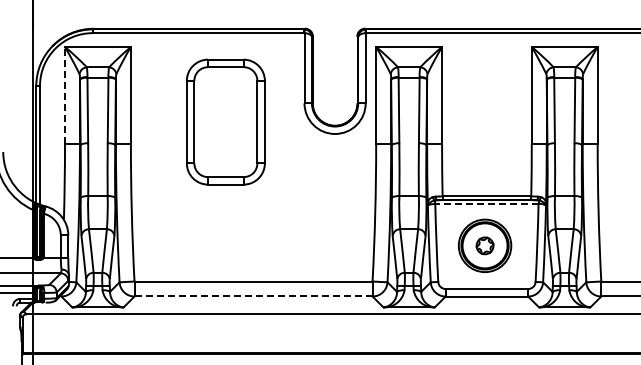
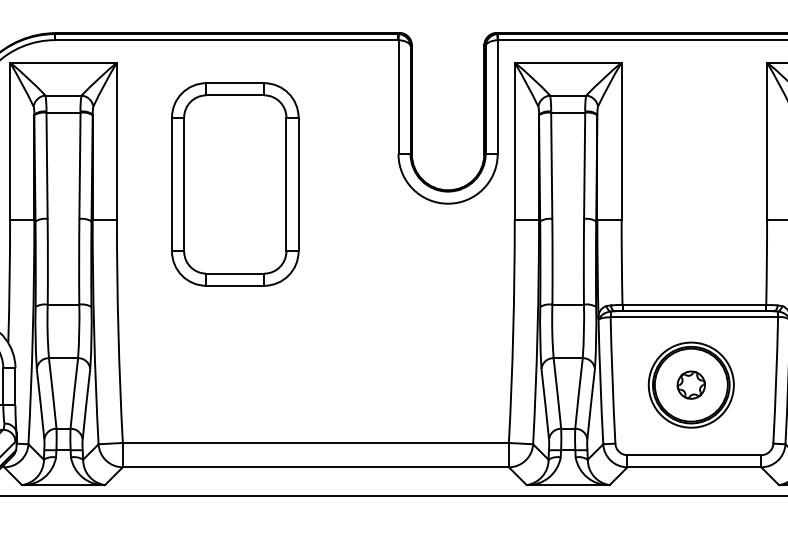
line: (64, 95) -> (9, 141), dashed -> solid
part: (225, 121) -> (234, 183), moved
line: (486, 204) -> (693, 318), dashed -> solid
line: (253, 296) -> (315, 467), dashed -> solid

